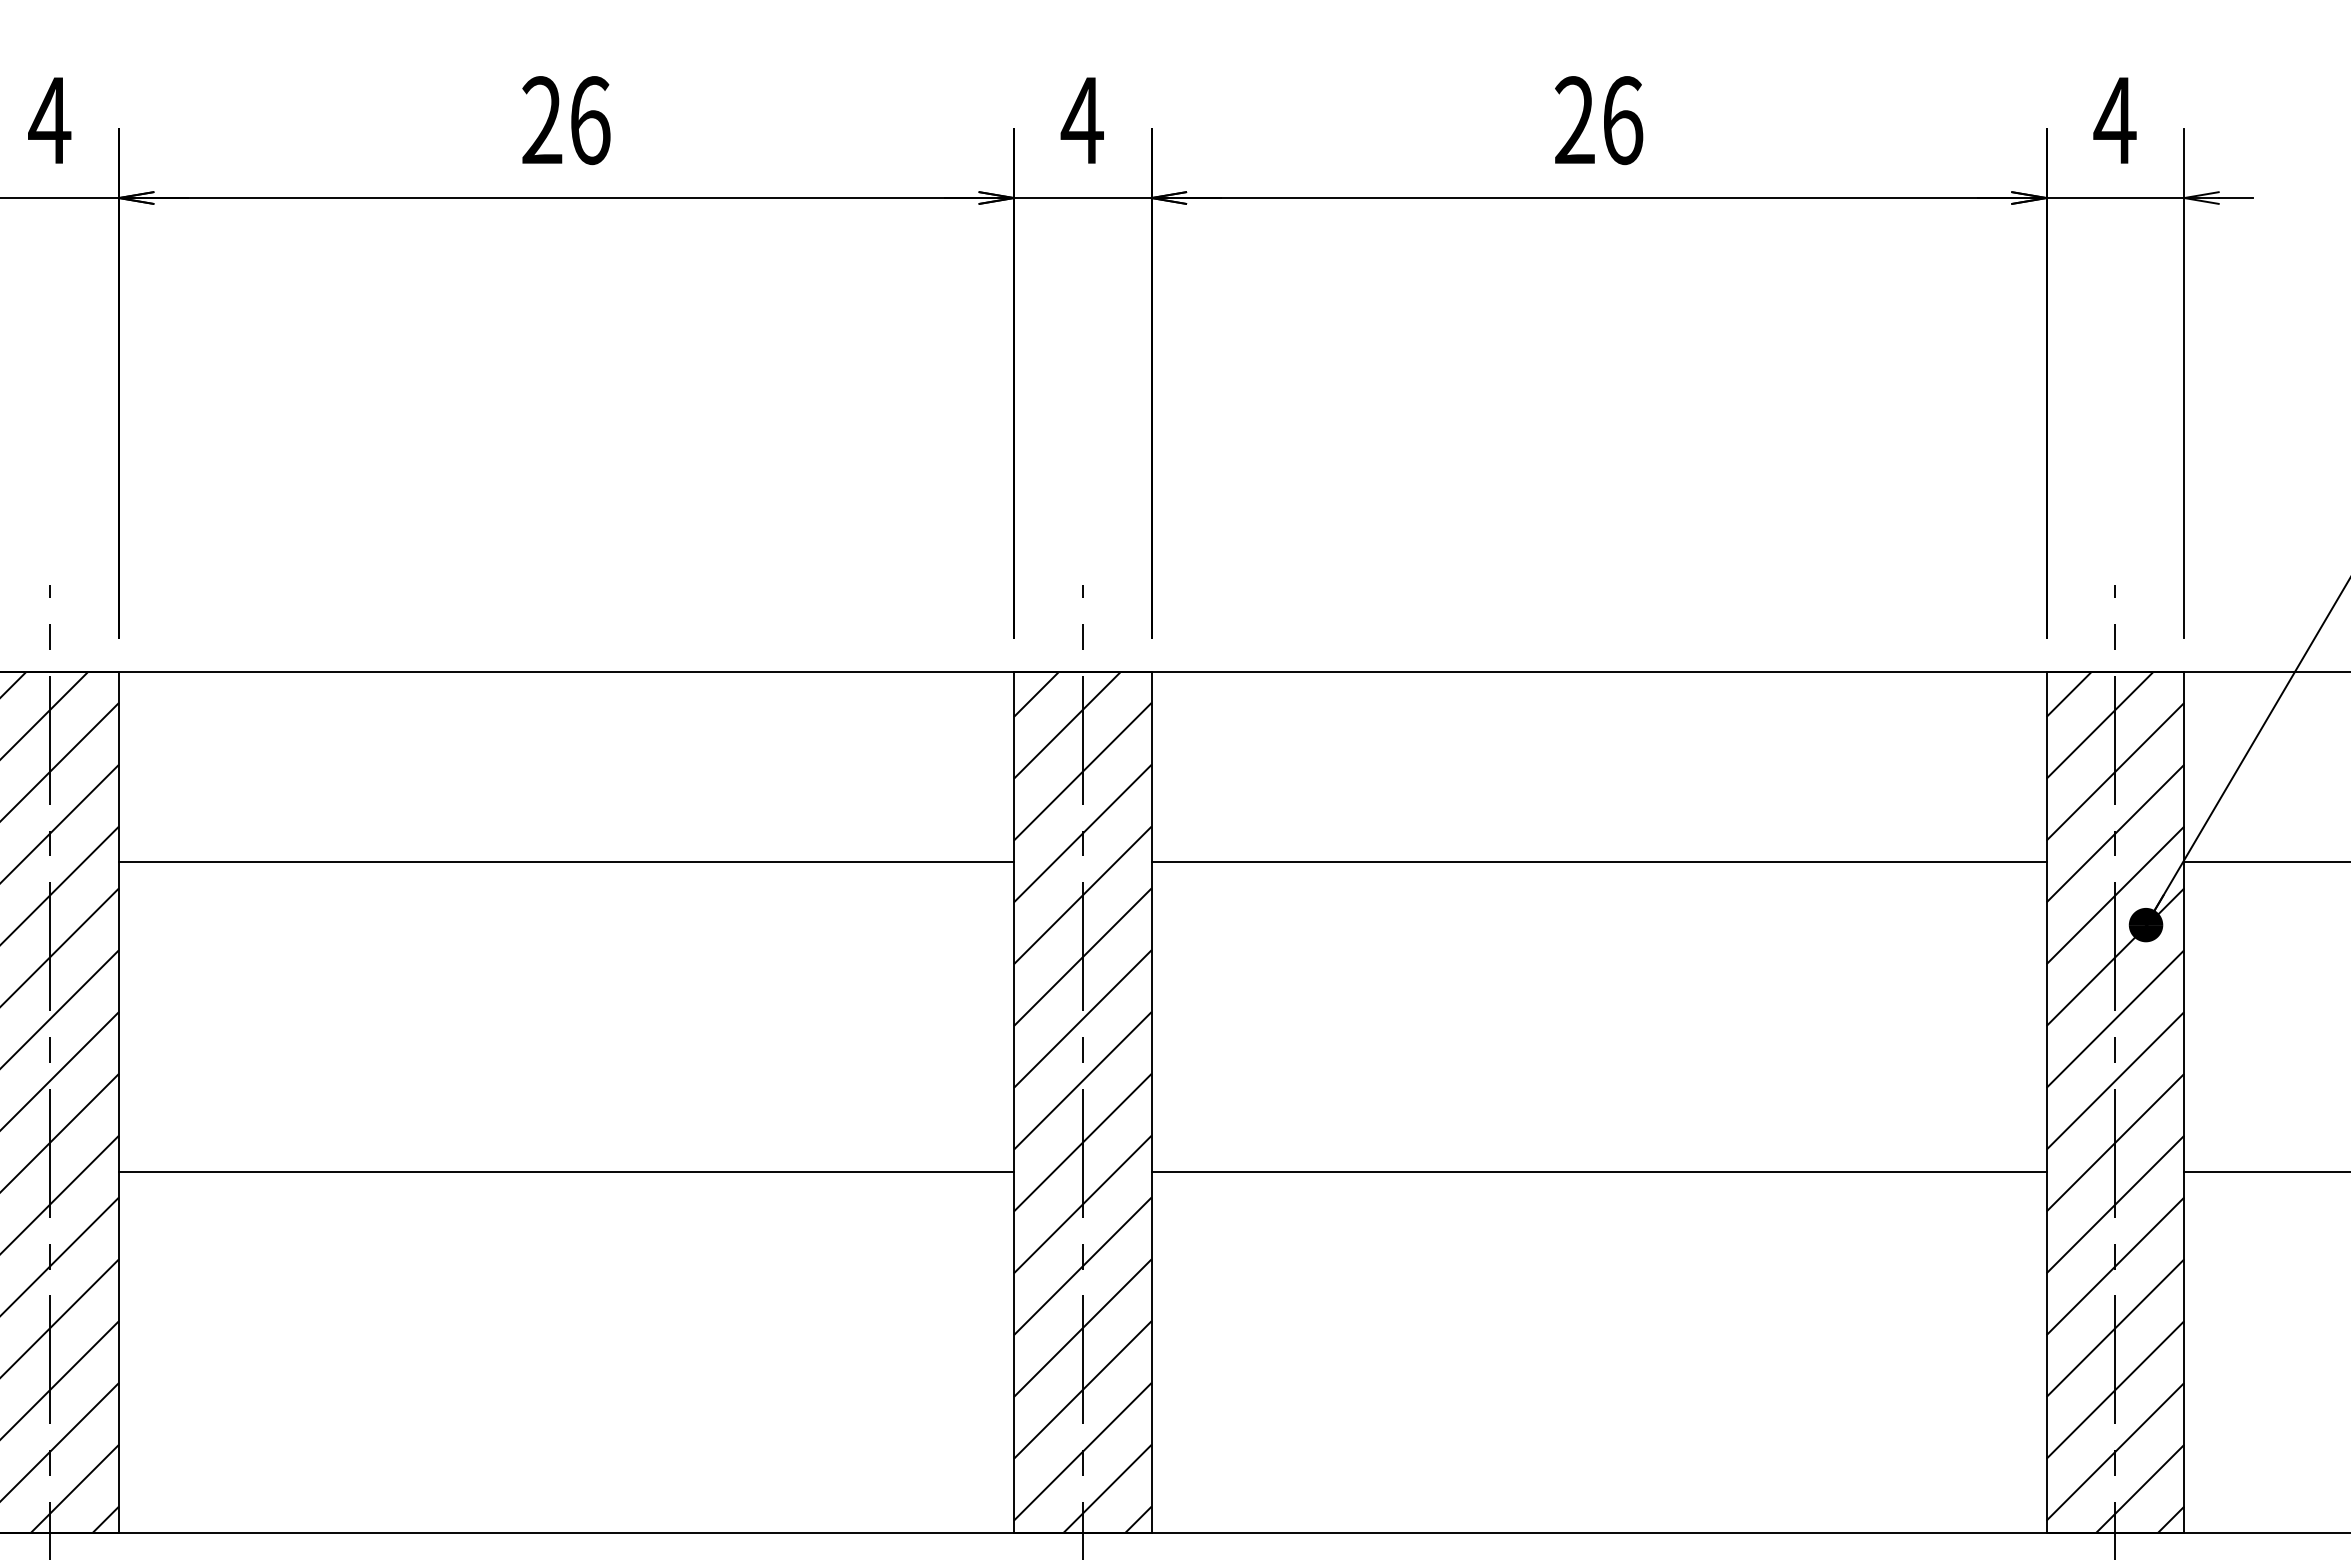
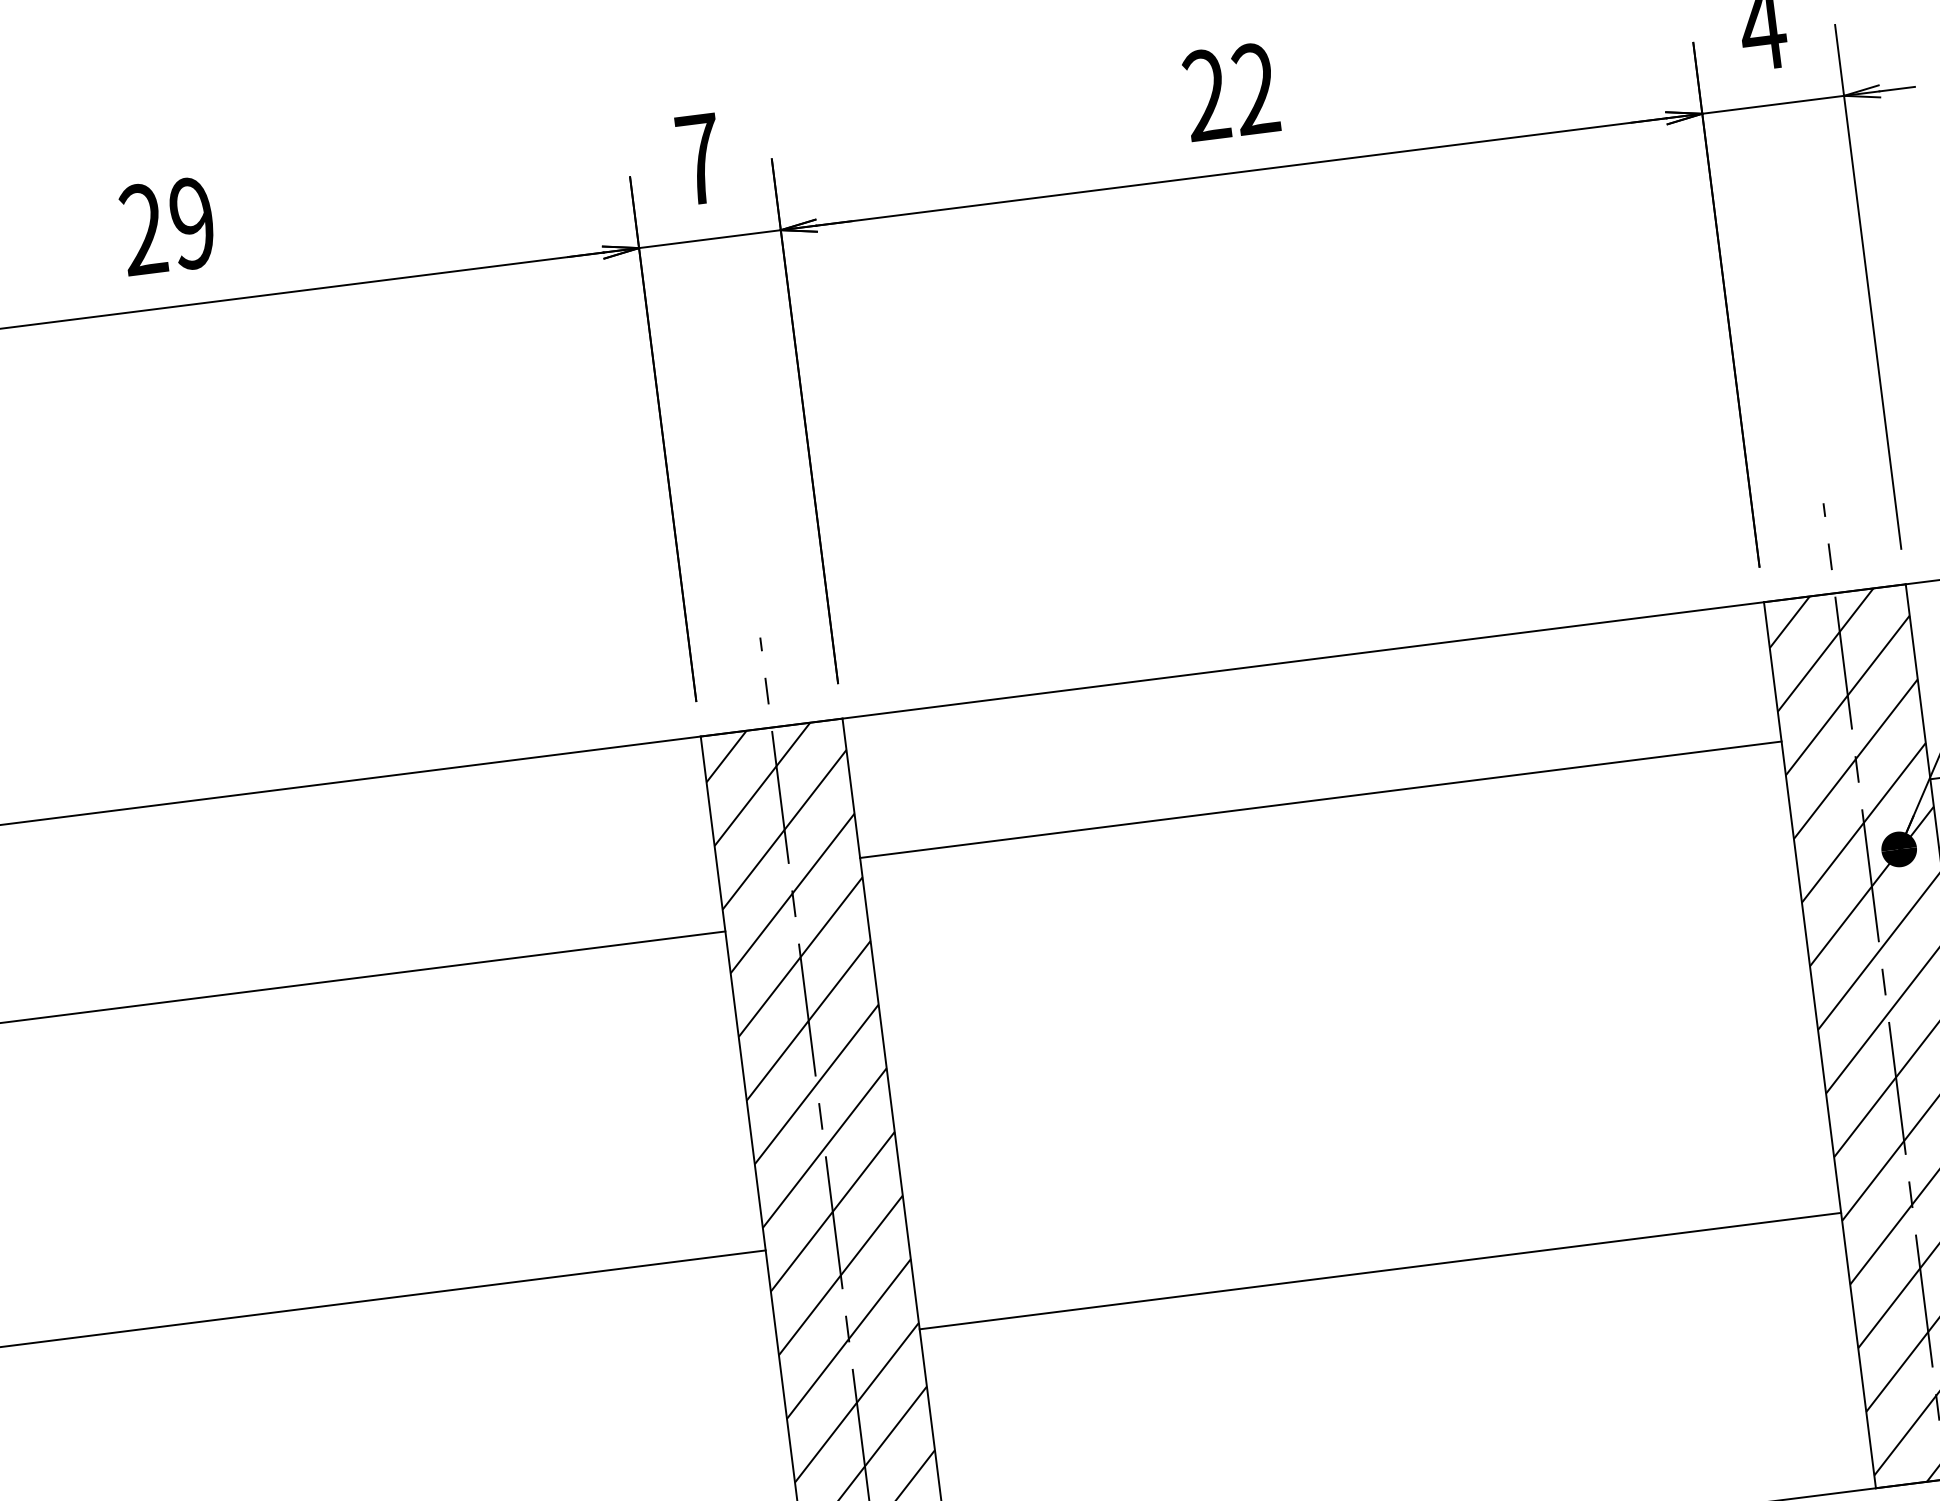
text: (590, 120) -> (192, 223), 26 -> 29
text: (1081, 120) -> (698, 159), 4 -> 7
text: (1622, 120) -> (1255, 89), 26 -> 22
line: (1598, 861) -> (1320, 799), moved
line: (1598, 1171) -> (1379, 1271), moved

